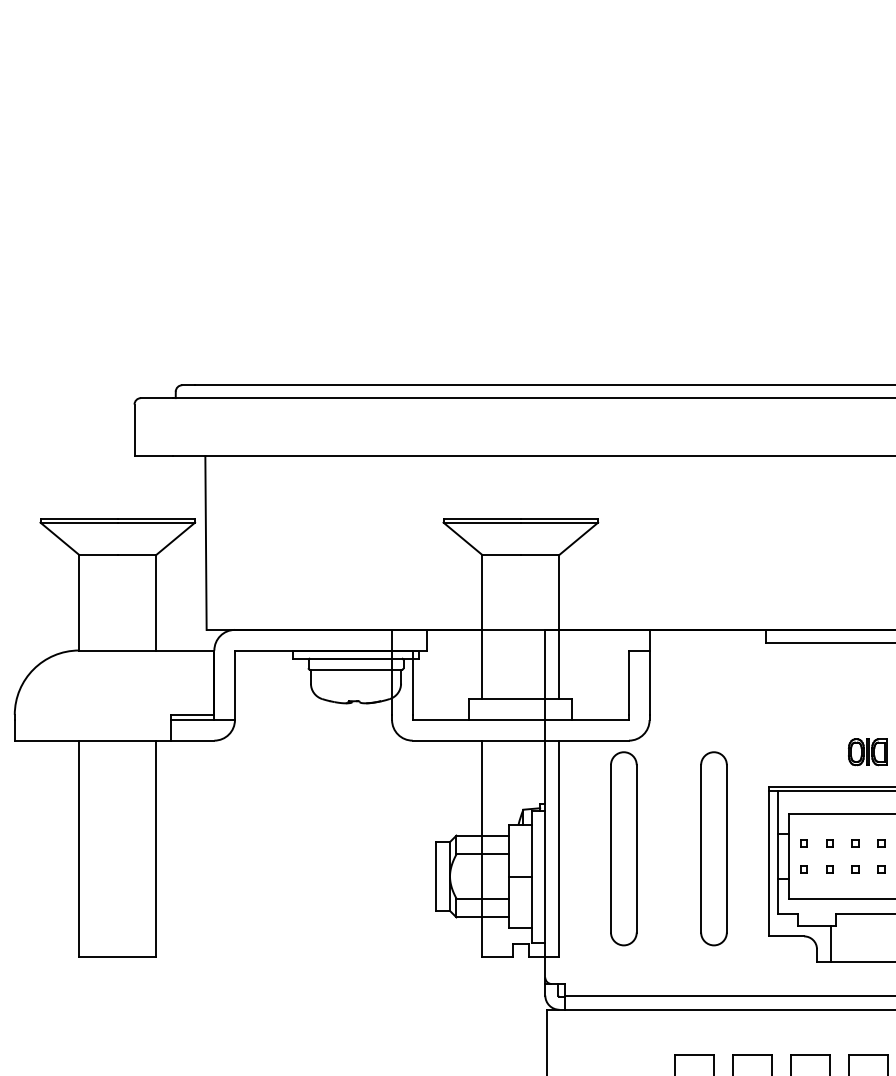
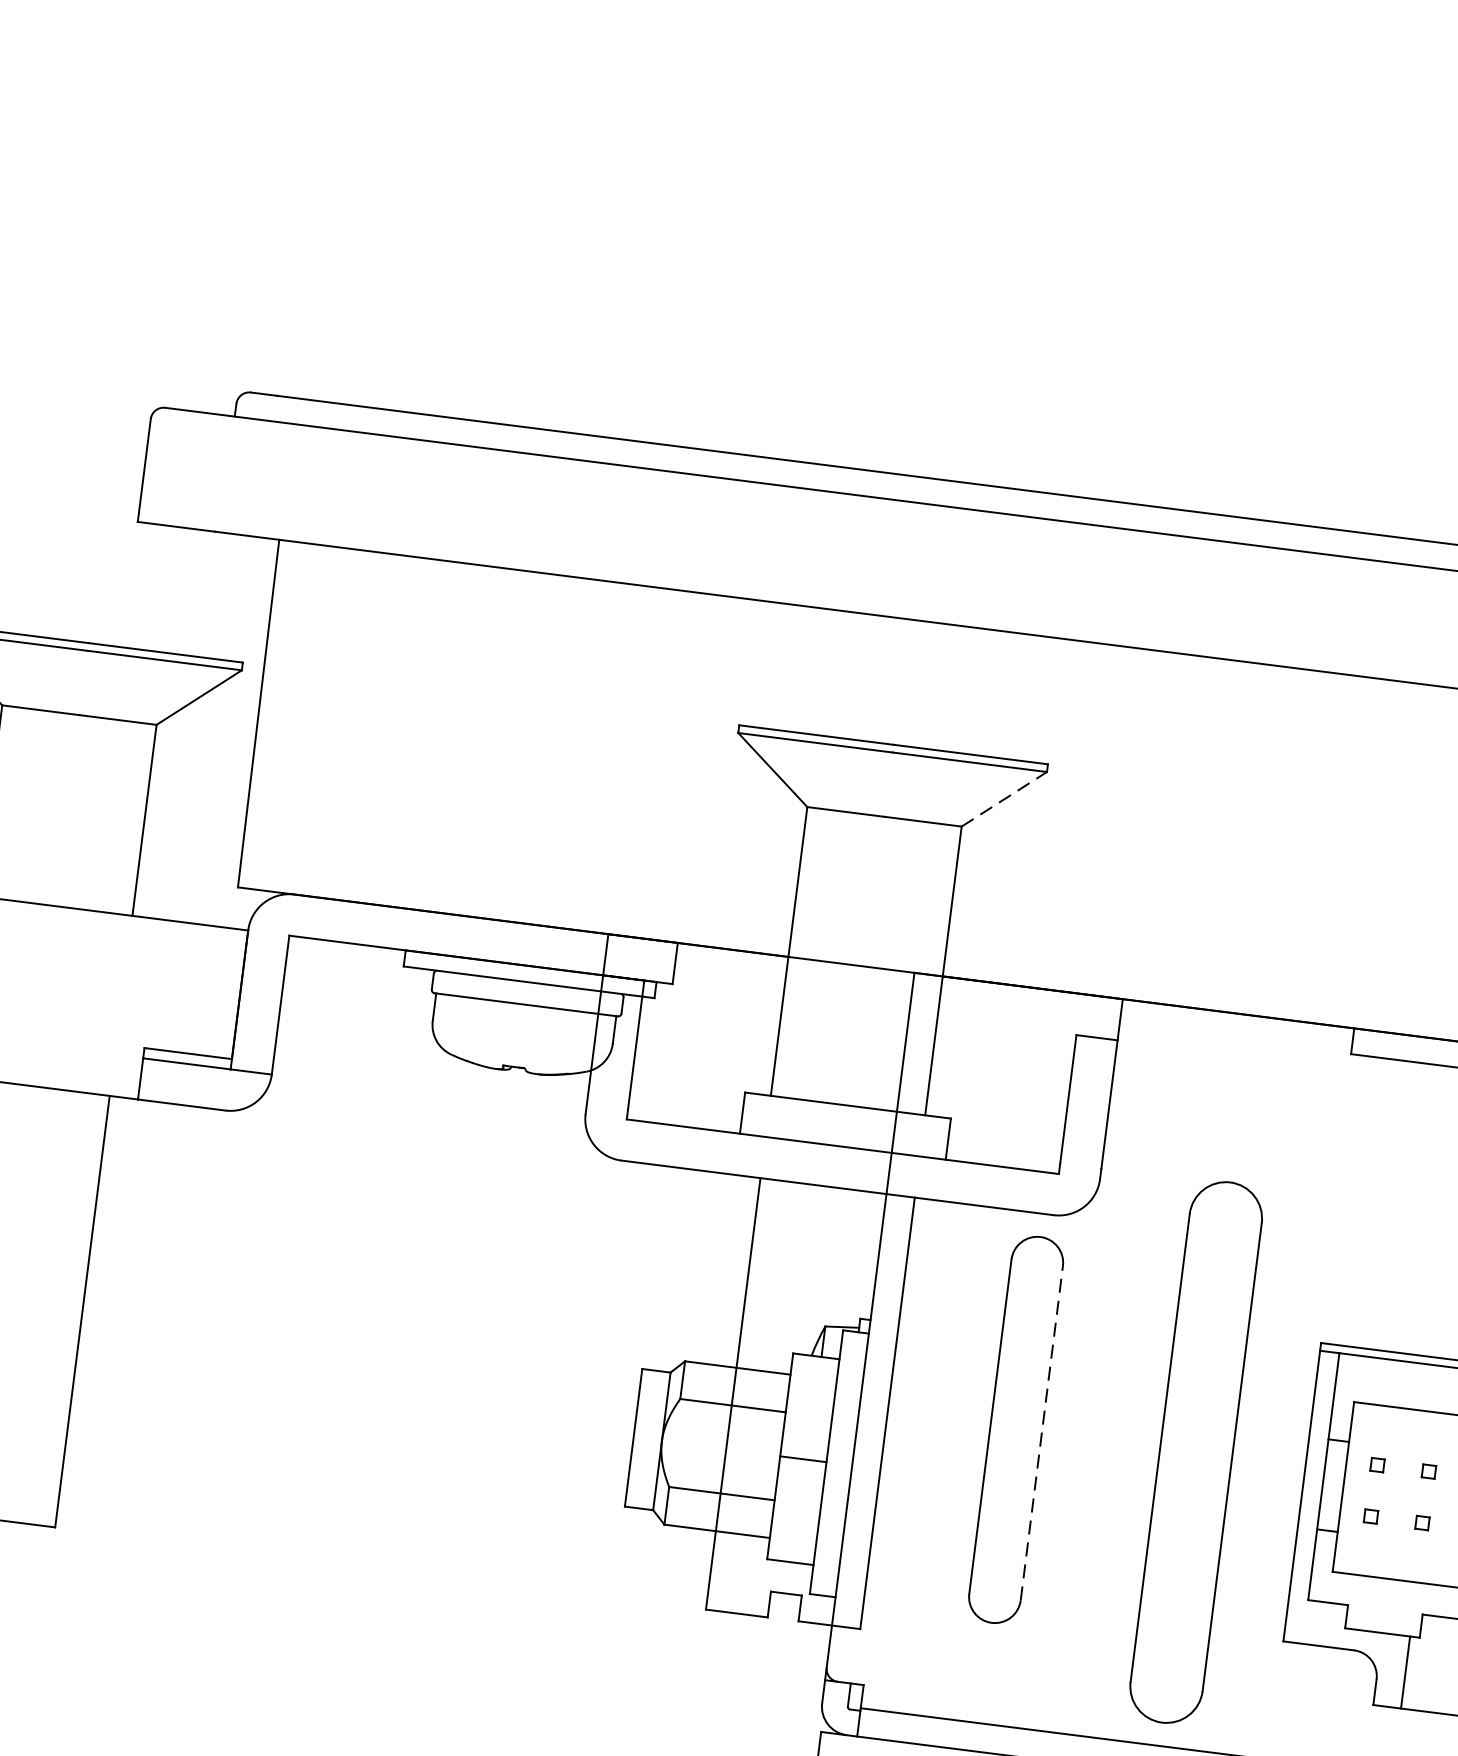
line: (579, 538) -> (1005, 798), solid -> dashed
line: (636, 848) -> (1041, 1432), solid -> dashed
part: (713, 848) -> (1195, 1451), size x1.4

